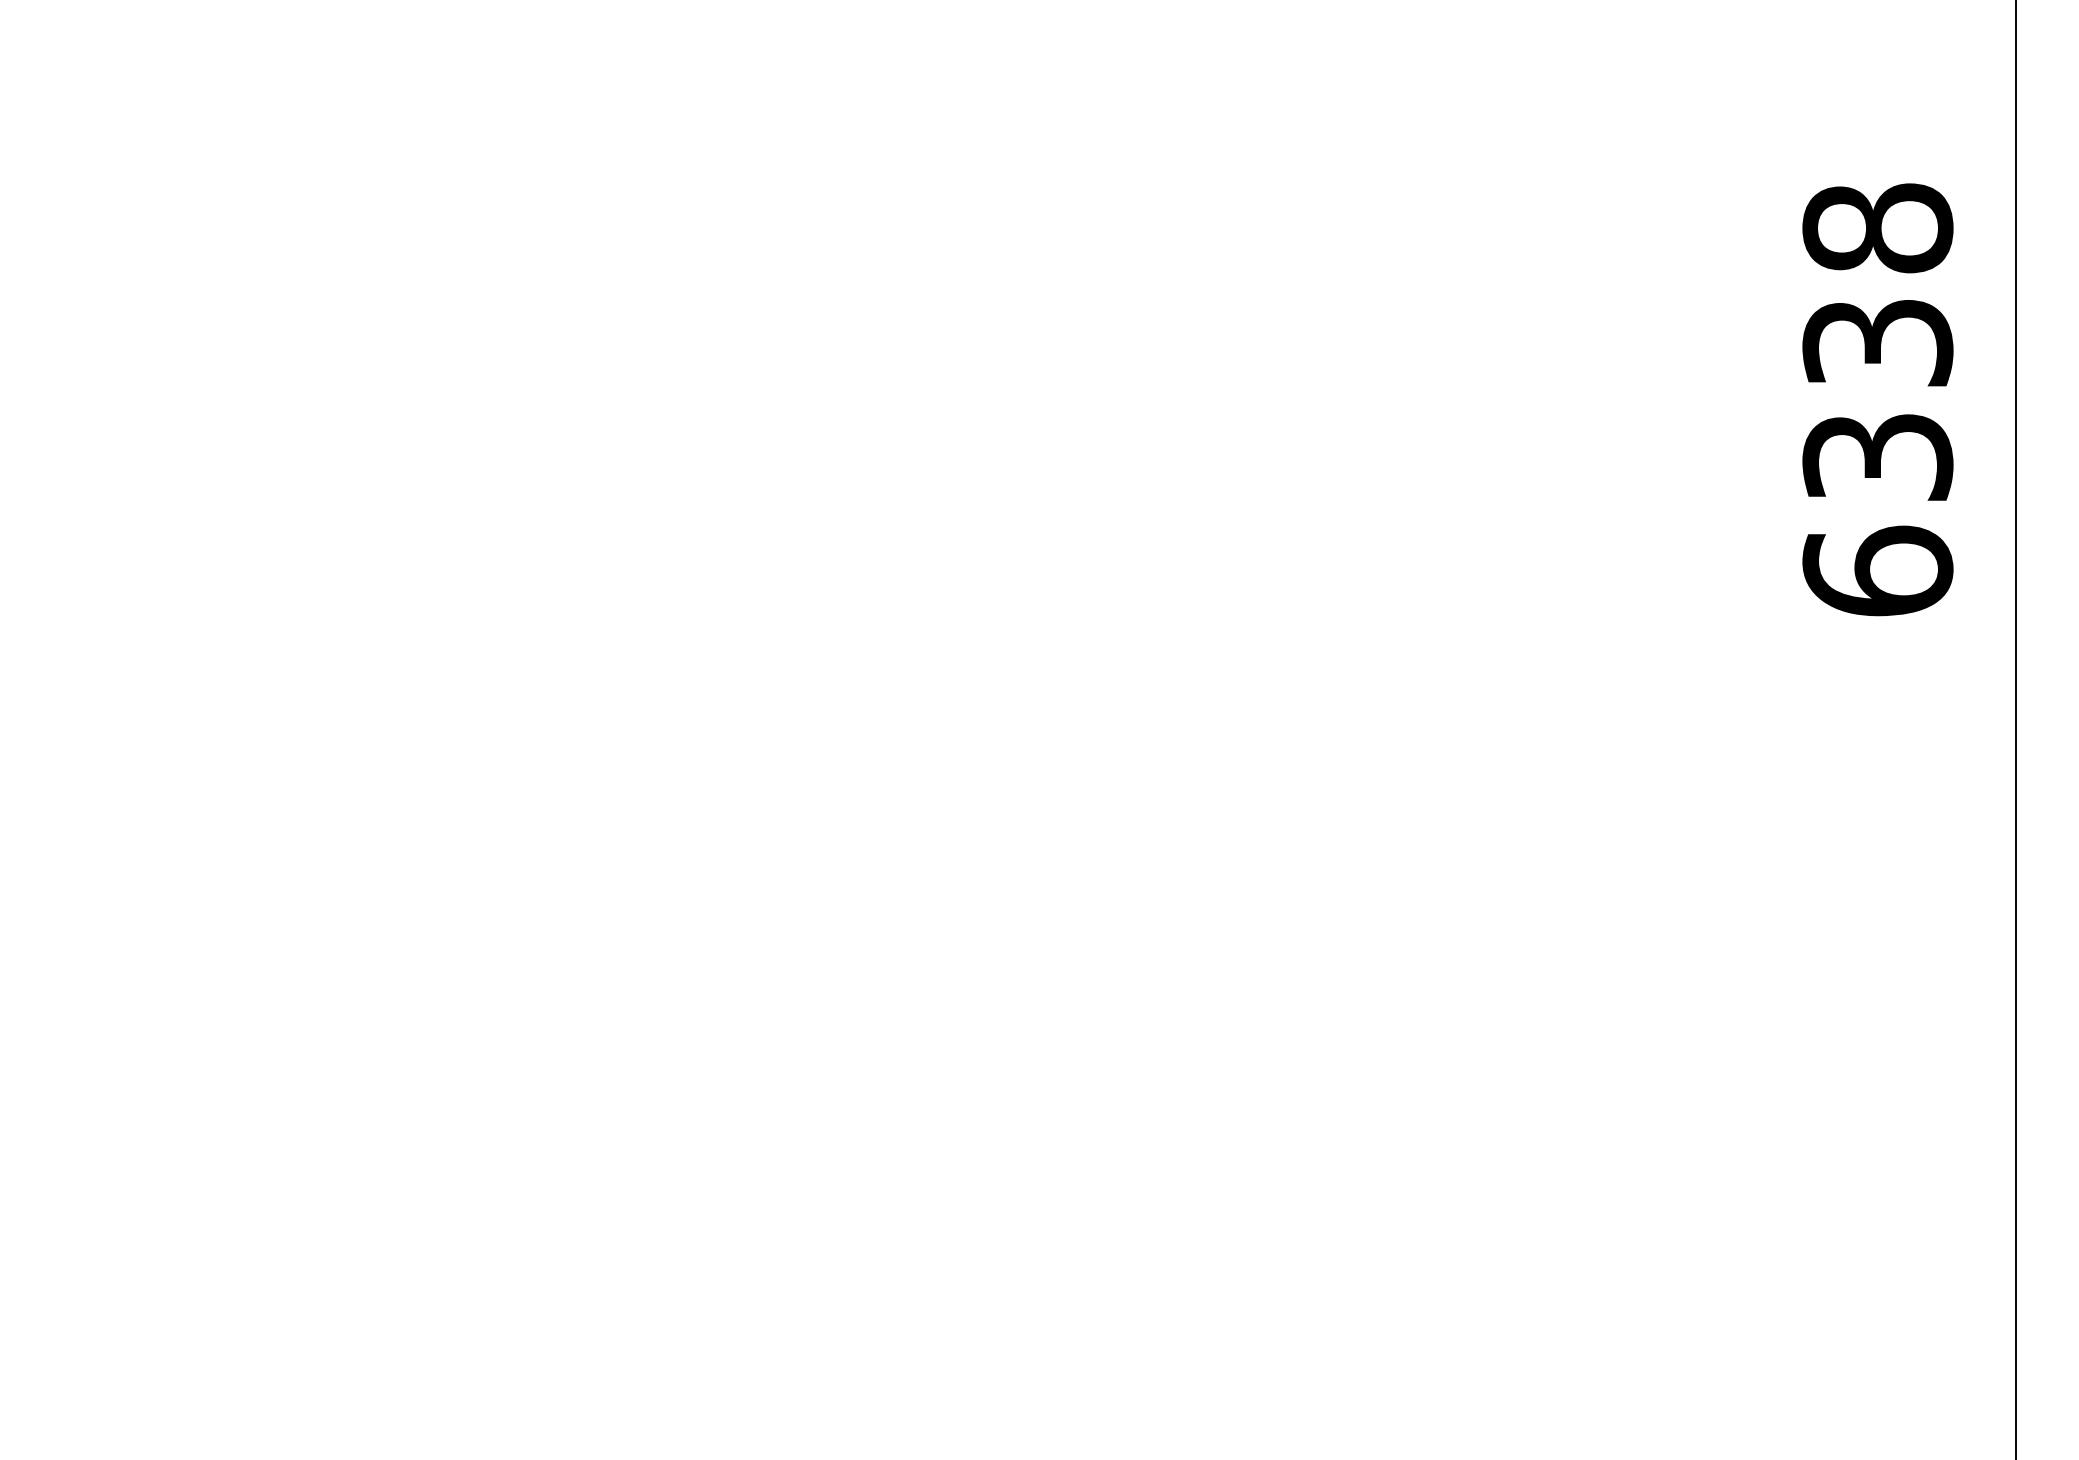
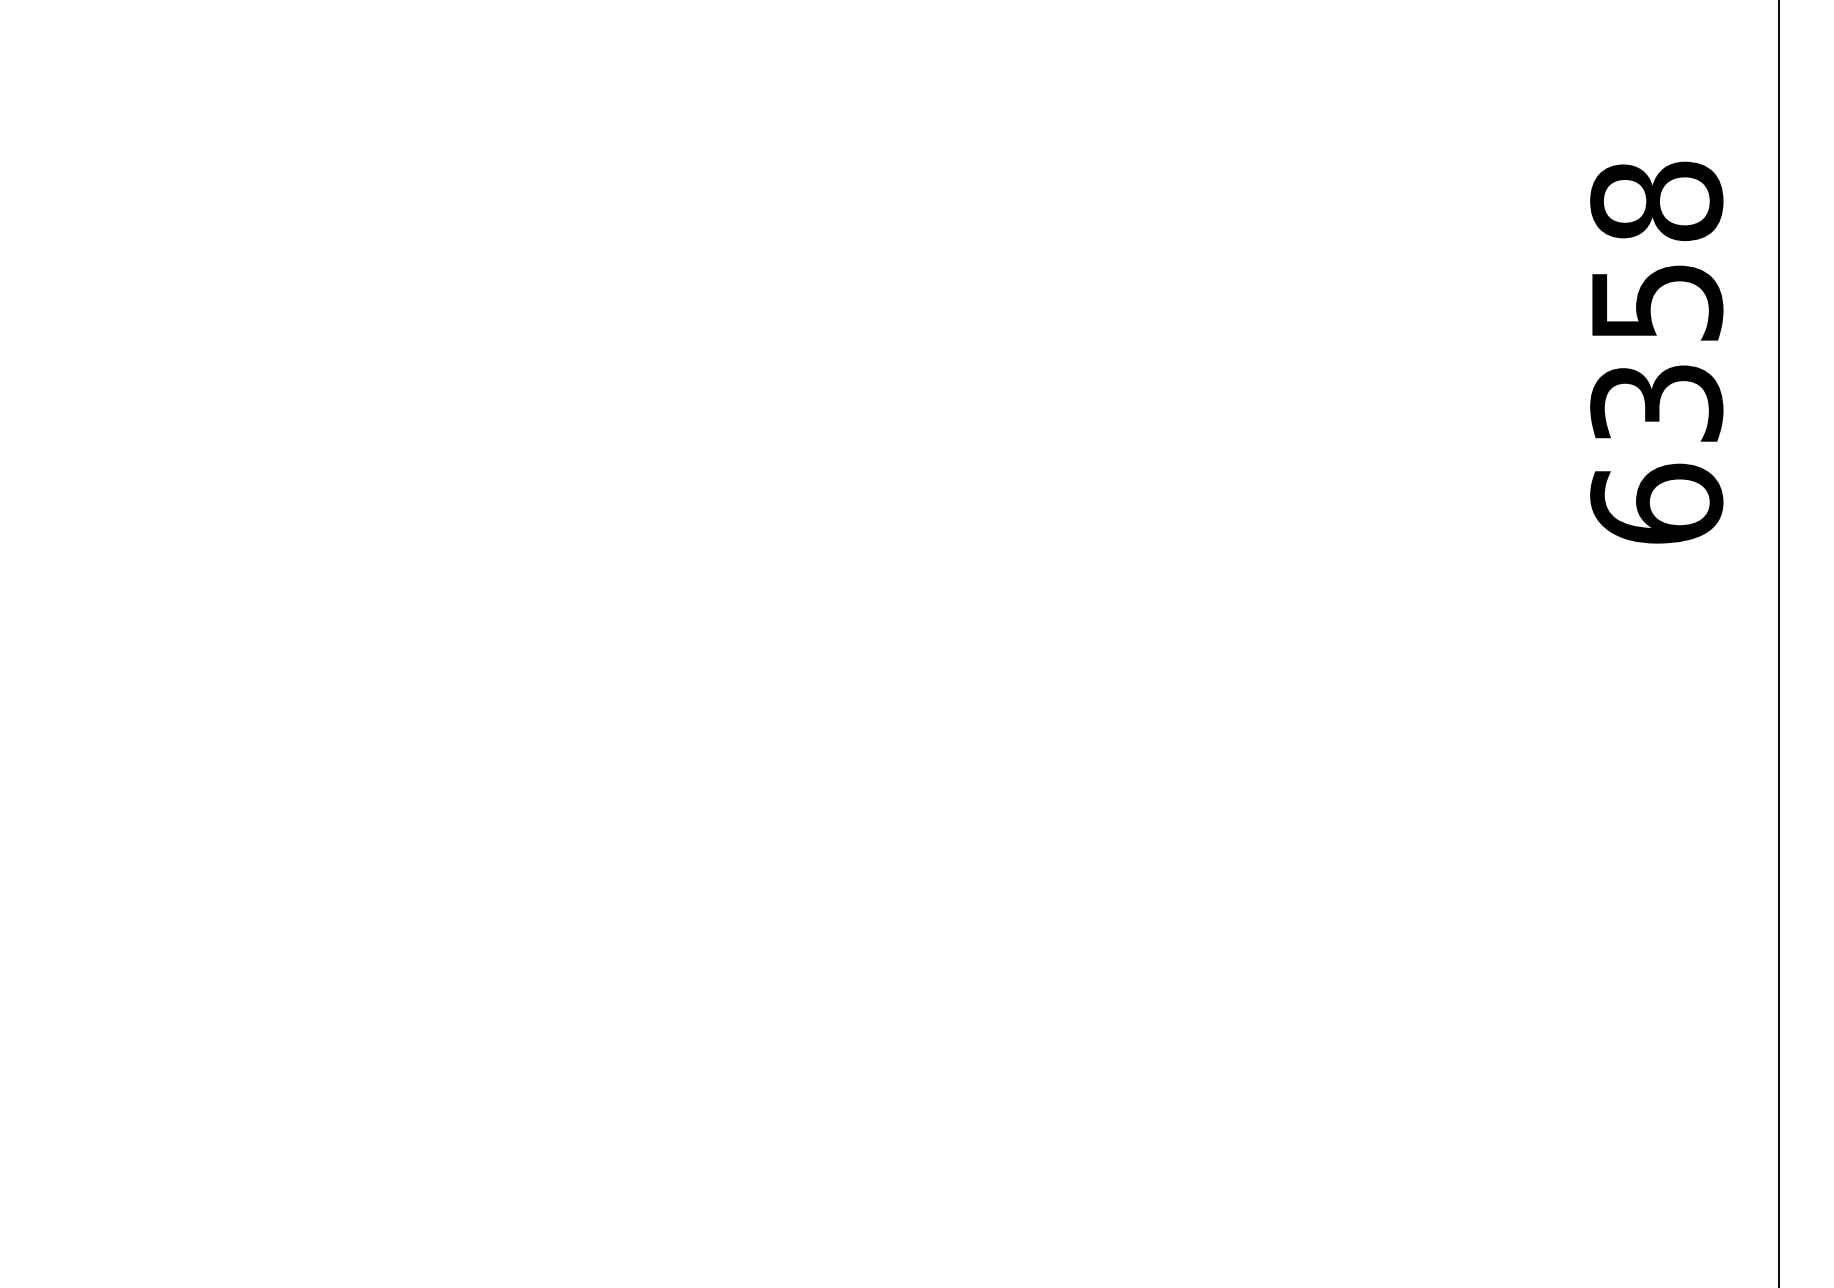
text: (1877, 342) -> (1656, 302), 6338 -> 6358

